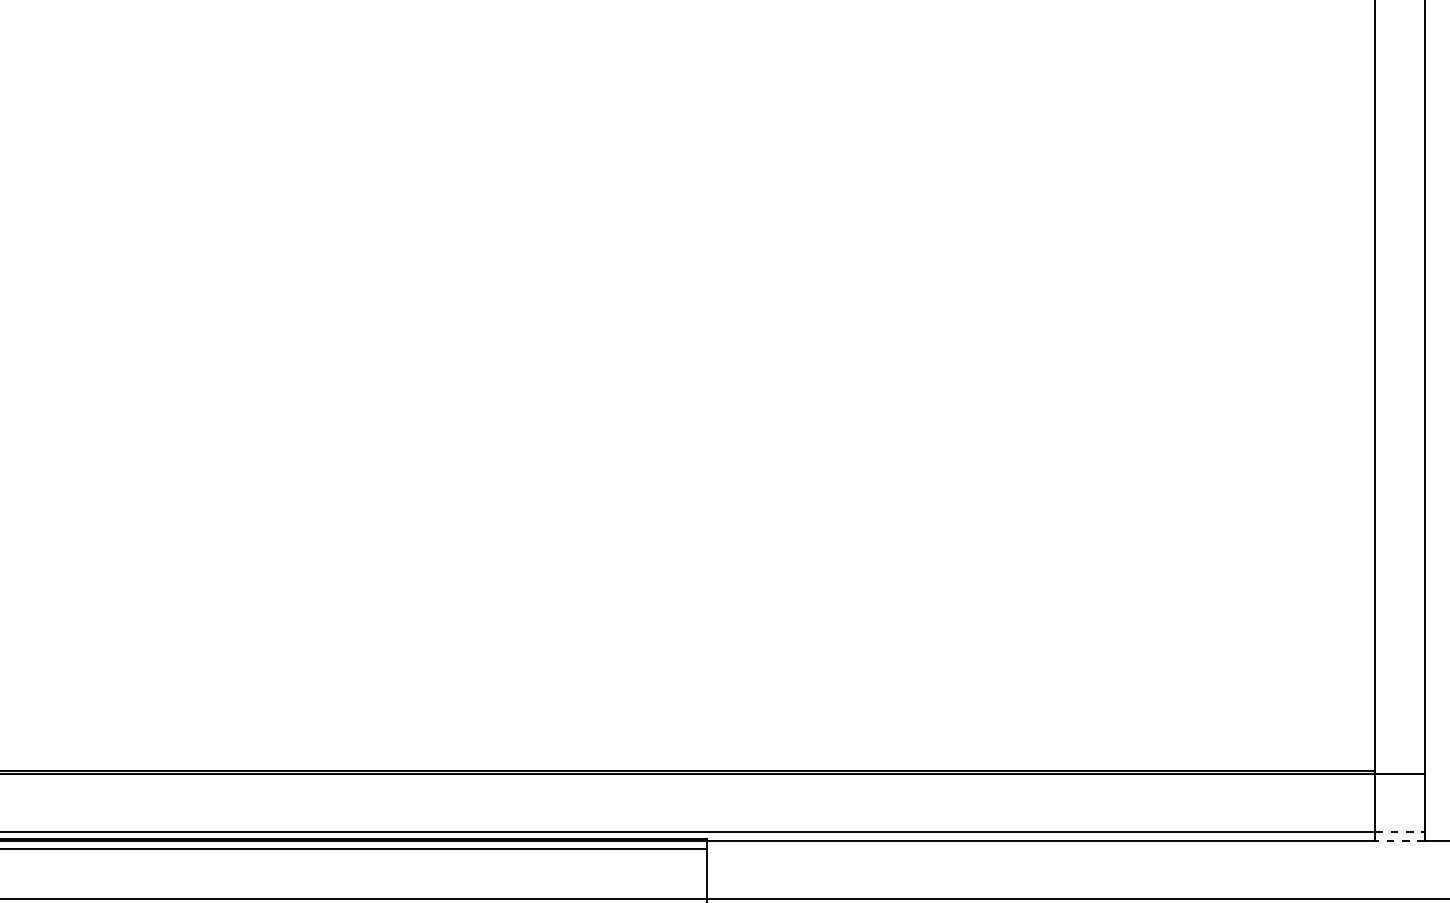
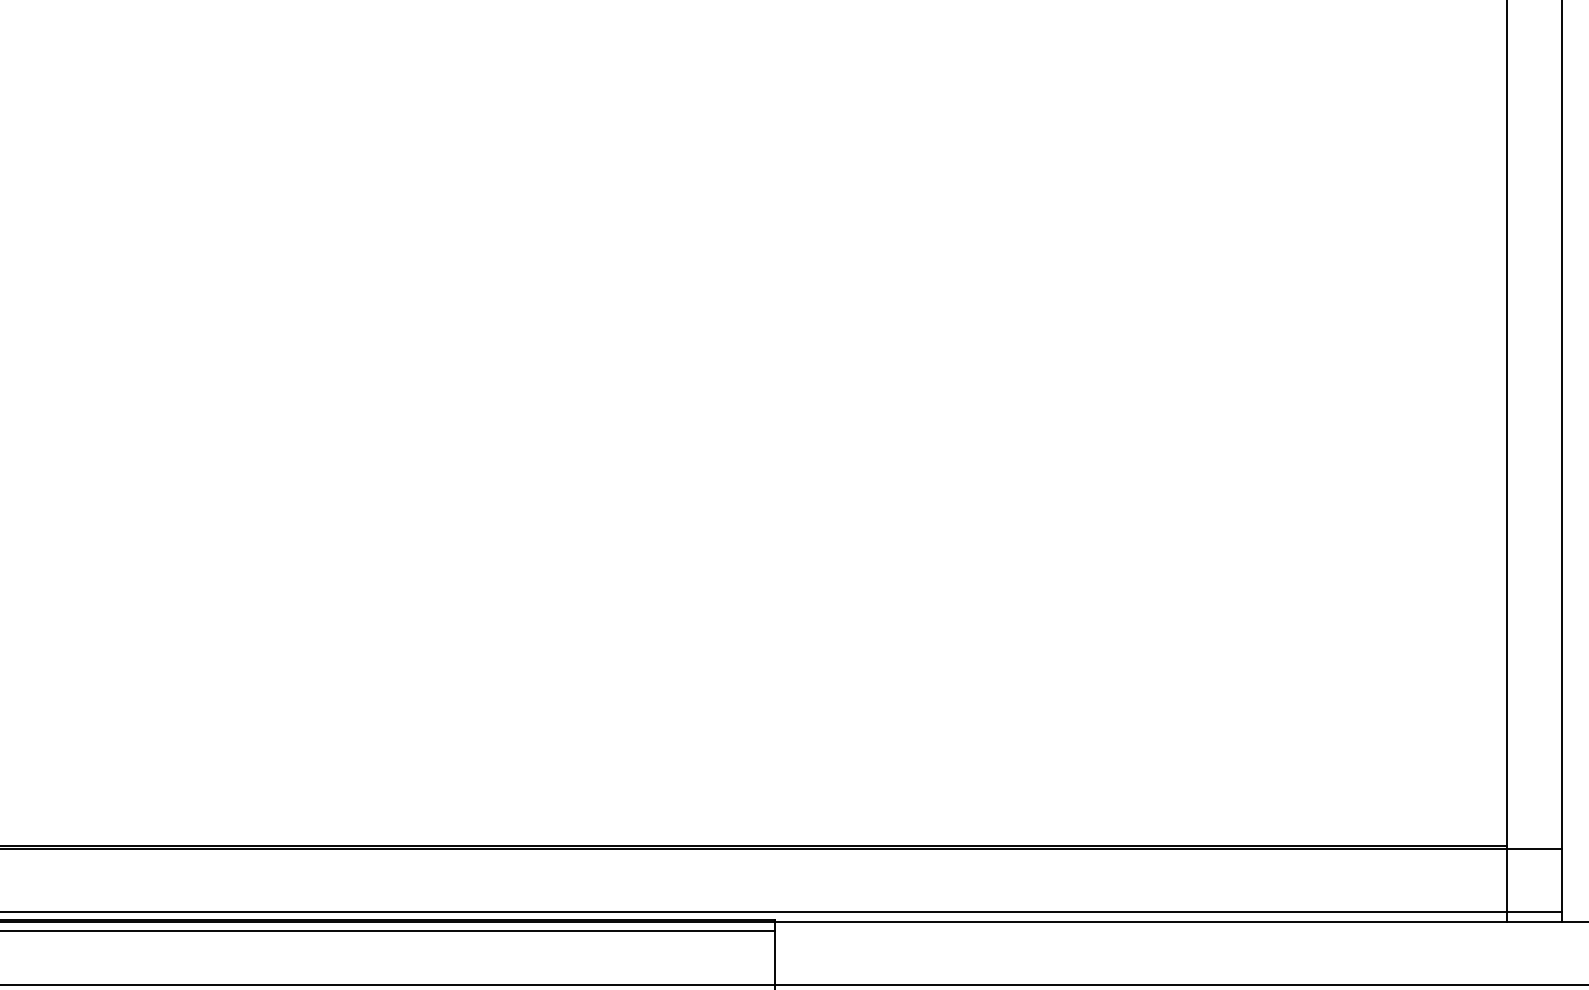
line: (1400, 831) -> (1534, 911), dashed -> solid
line: (1399, 841) -> (1533, 922), dashed -> solid

